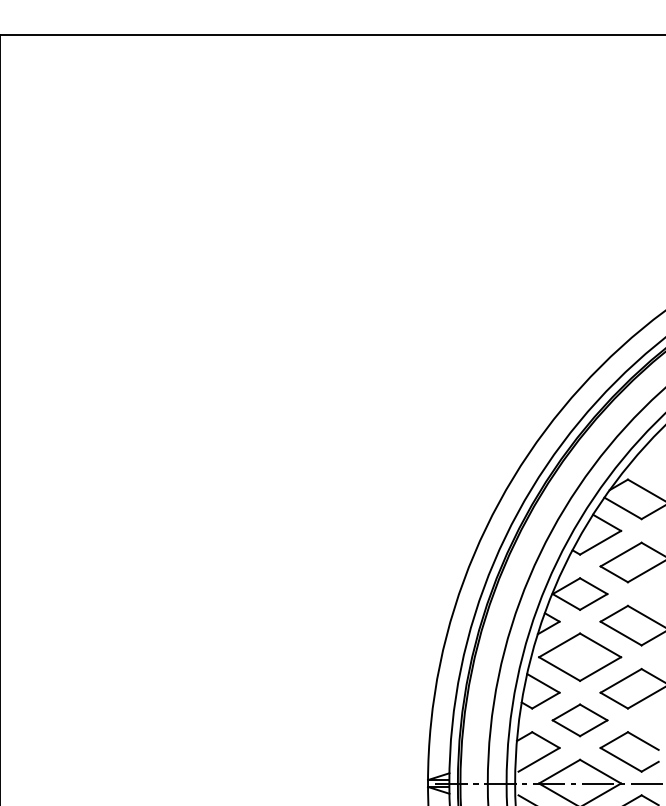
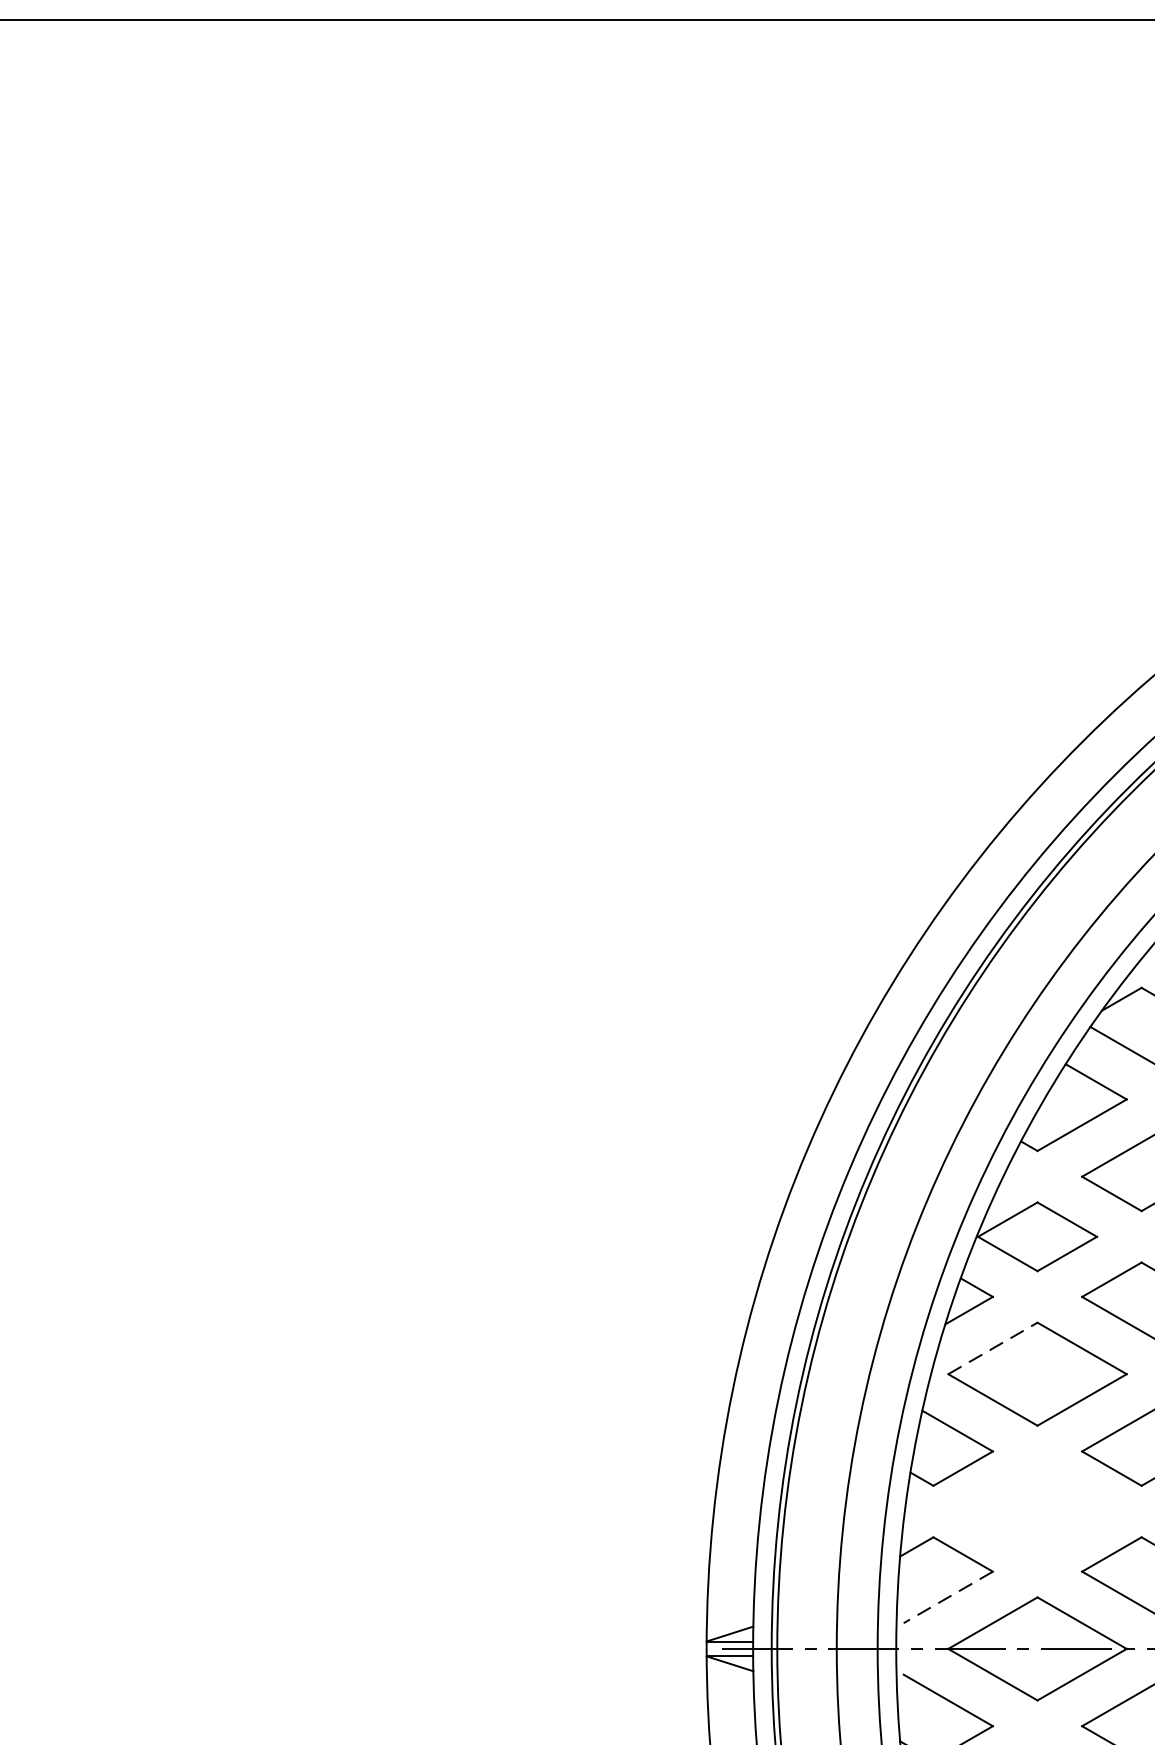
line: (559, 645) -> (992, 1348), solid -> dashed
part: (579, 720) -> (1036, 1511), removed
line: (539, 759) -> (949, 1596), solid -> dashed

